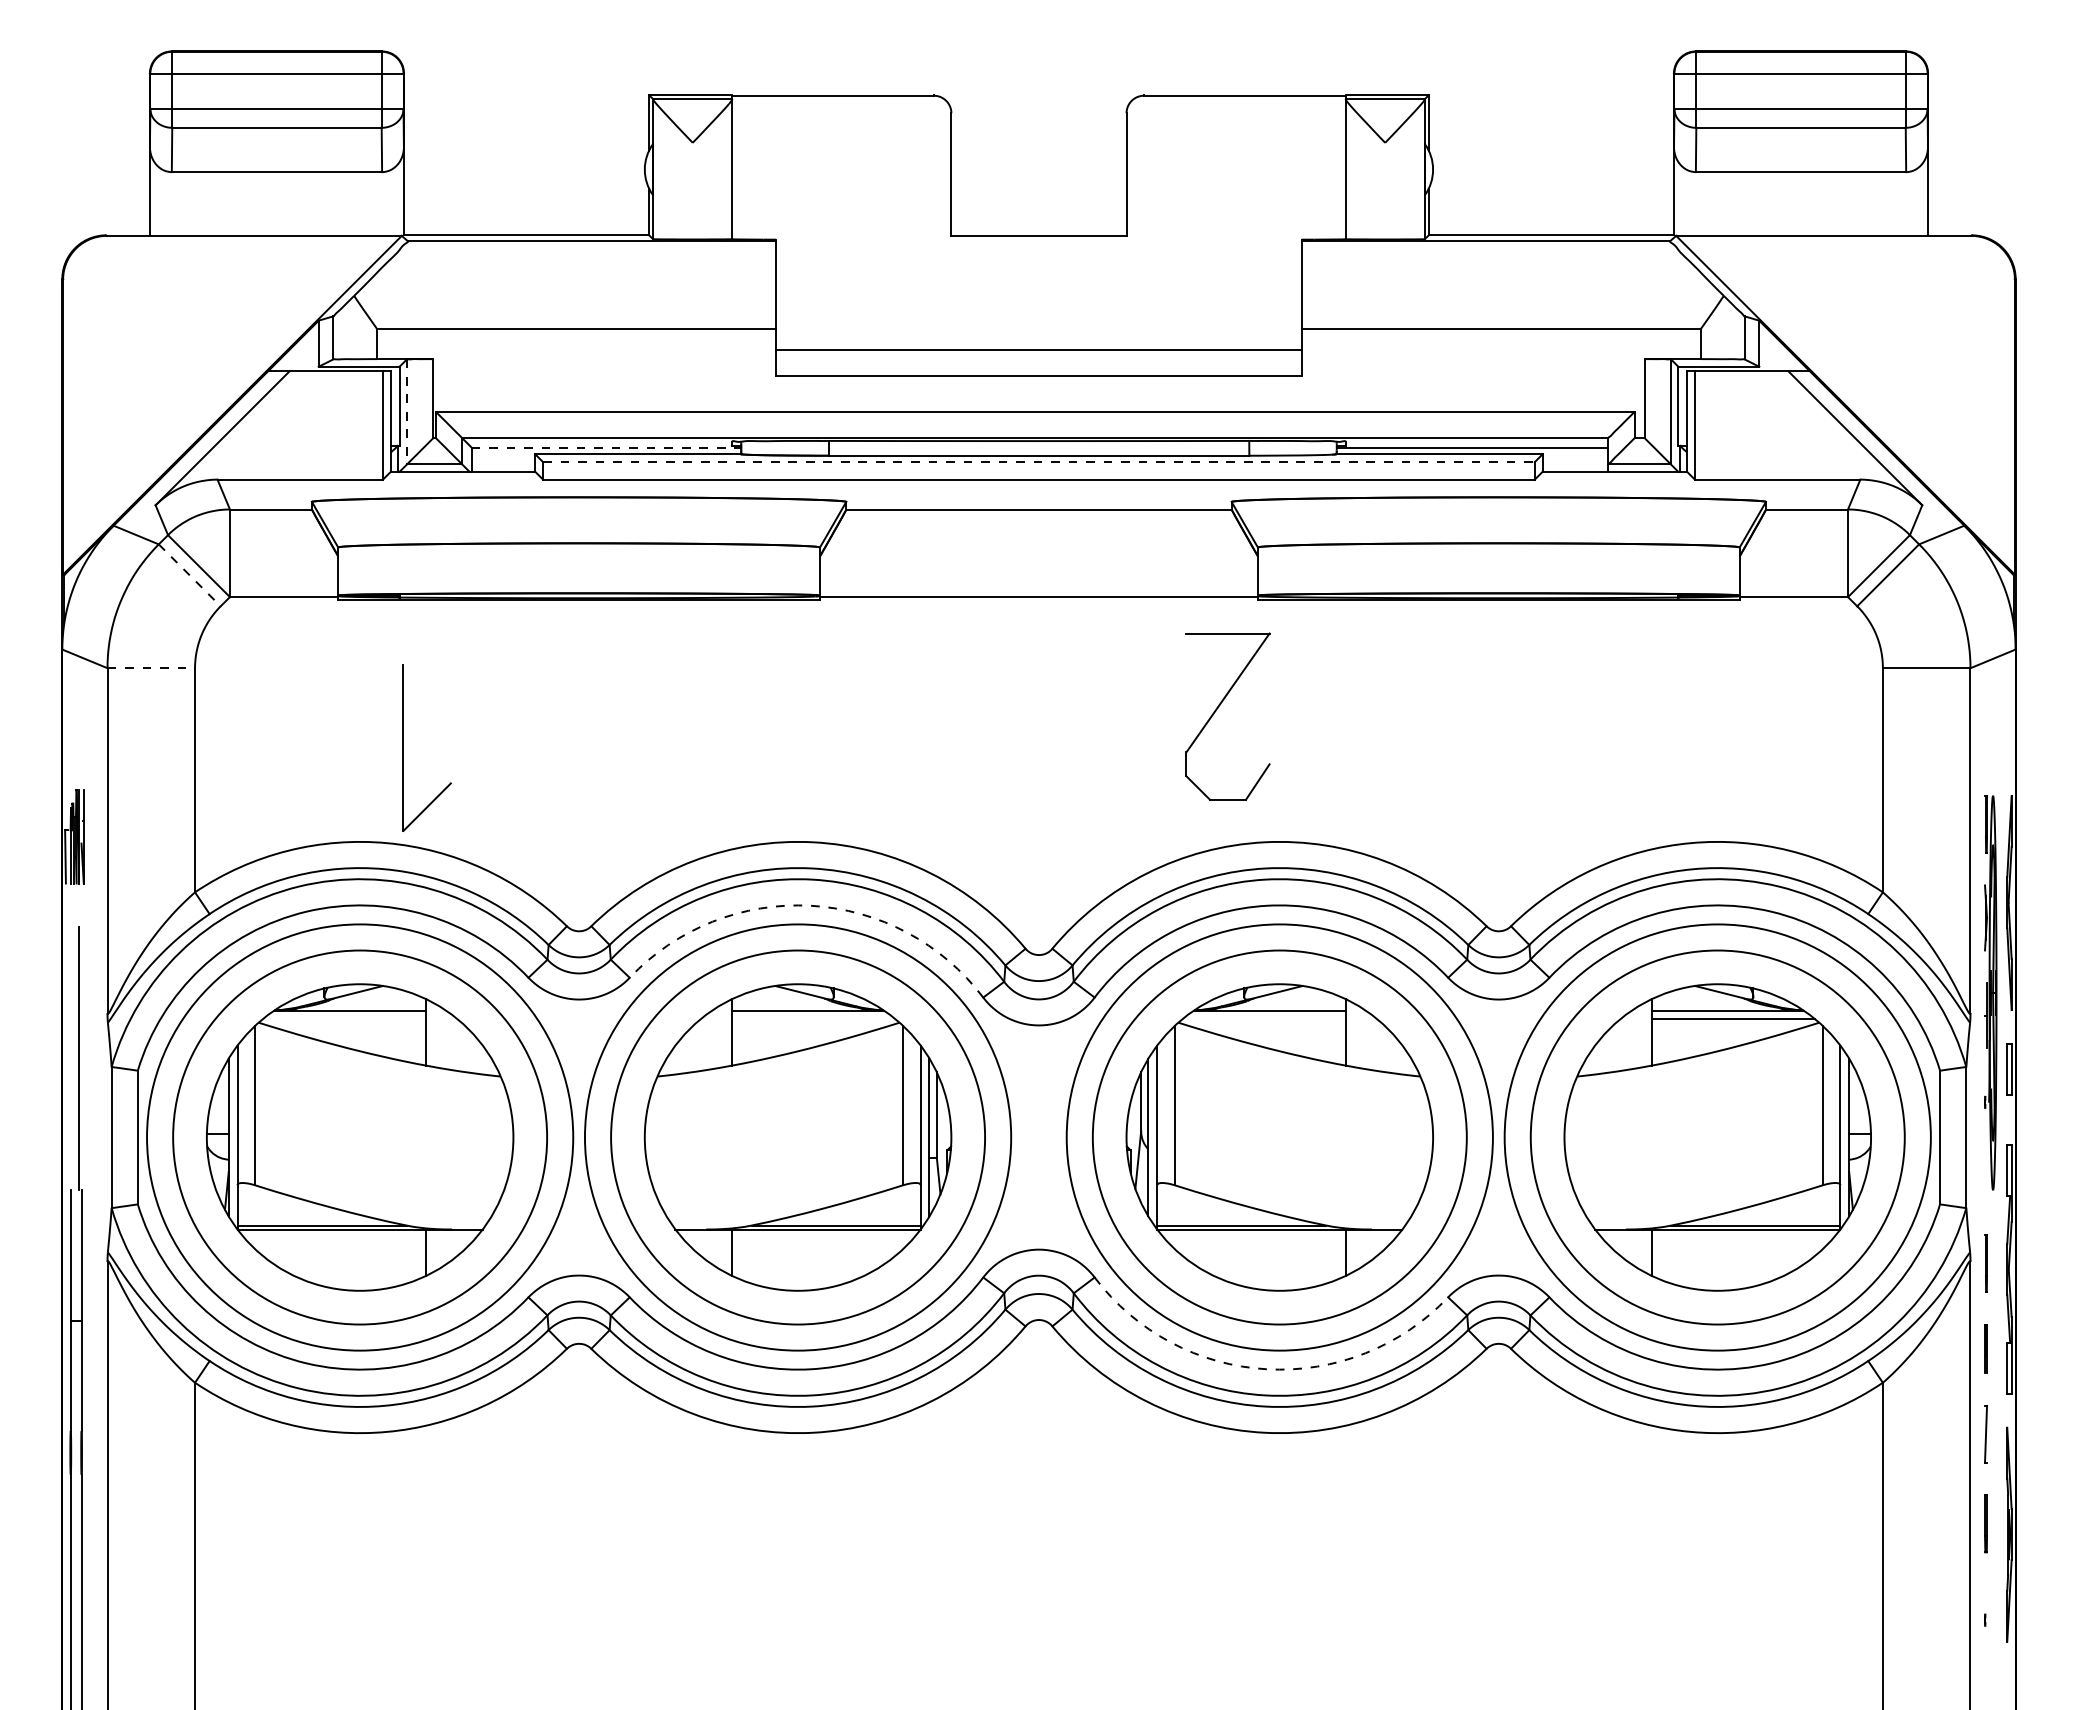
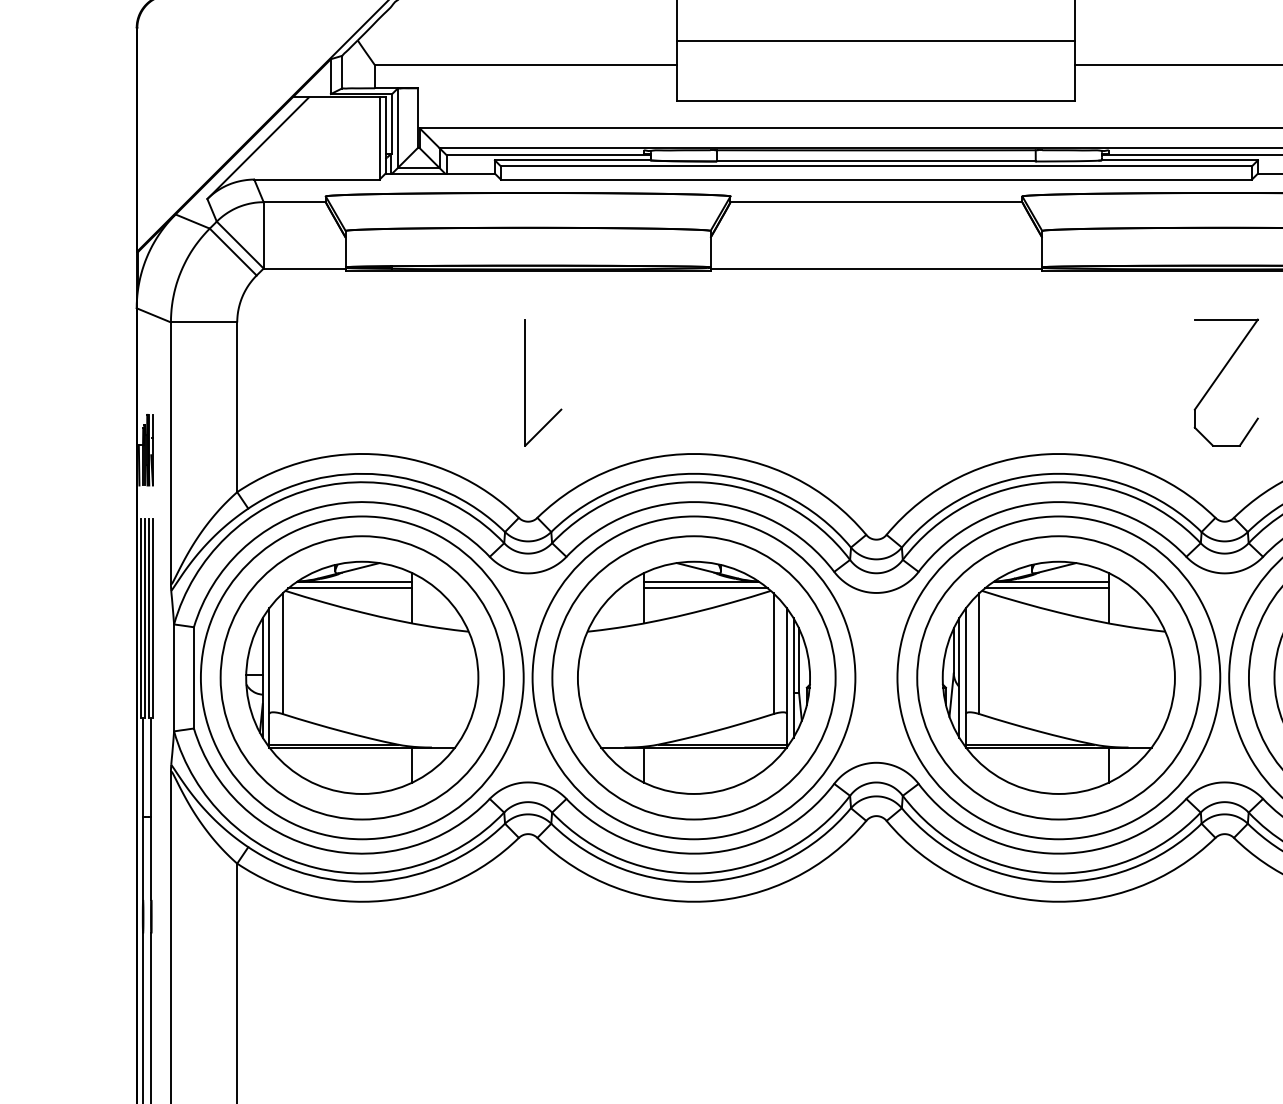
line: (1038, 349) -> (876, 40), moved
line: (407, 411) -> (398, 127), dashed -> solid
line: (606, 447) -> (548, 155), dashed -> solid
line: (1038, 462) -> (876, 166), dashed -> solid
line: (189, 575) -> (233, 252), dashed -> solid
line: (151, 668) -> (204, 322), dashed -> solid
part: (1218, 708) -> (1219, 376), moved
part: (403, 747) -> (525, 382), moved
arc: (811, 905) -> (704, 502), dashed -> solid
line: (343, 1019) -> (349, 588), added
line: (813, 1019) -> (705, 588), added
line: (1263, 1019) -> (1046, 588), added
line: (68, 1058) -> (141, 618), added
line: (73, 1058) -> (145, 618), added
line: (84, 1058) -> (153, 618), added
arc: (1266, 1369) -> (1048, 853), dashed -> solid

